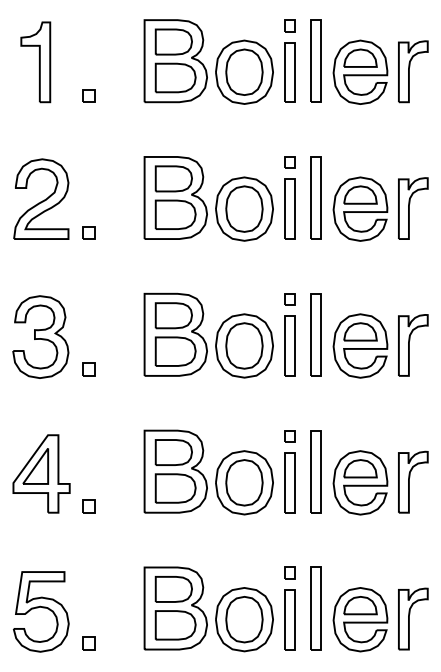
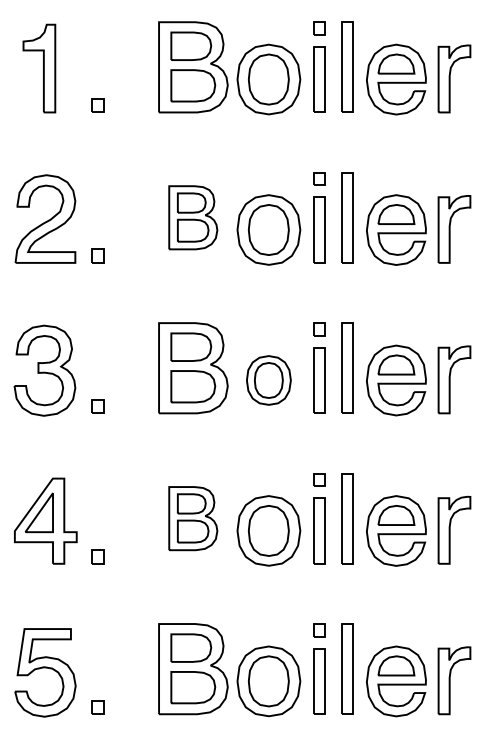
part: (175, 197) -> (193, 217), size x0.7
part: (244, 345) -> (268, 379), size x0.7
part: (175, 471) -> (193, 518), size x0.7

